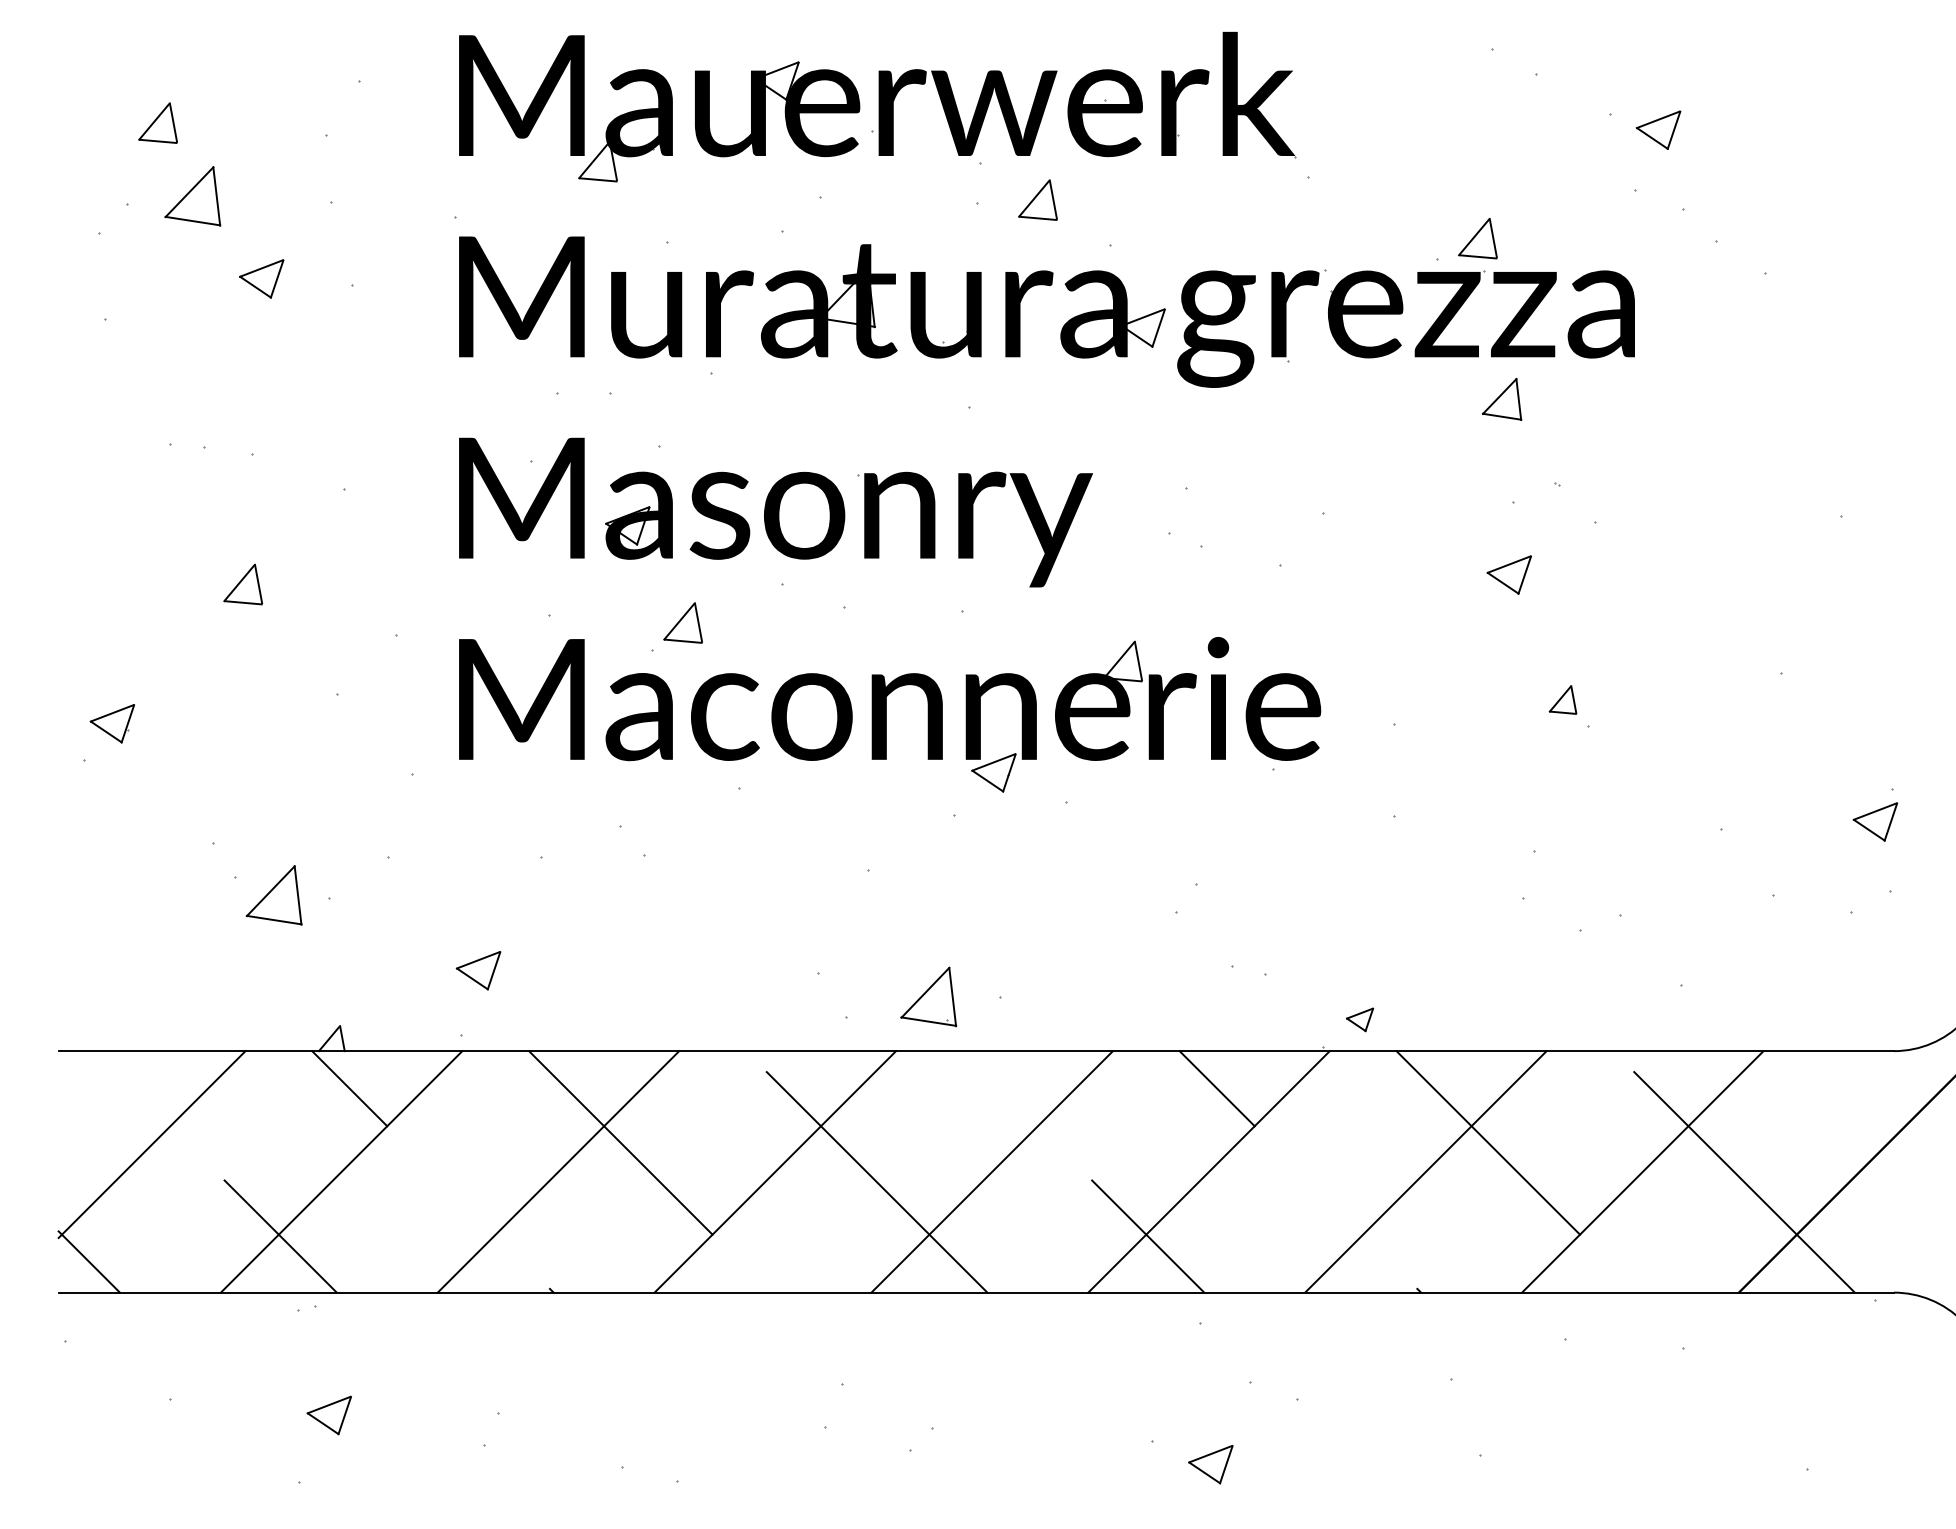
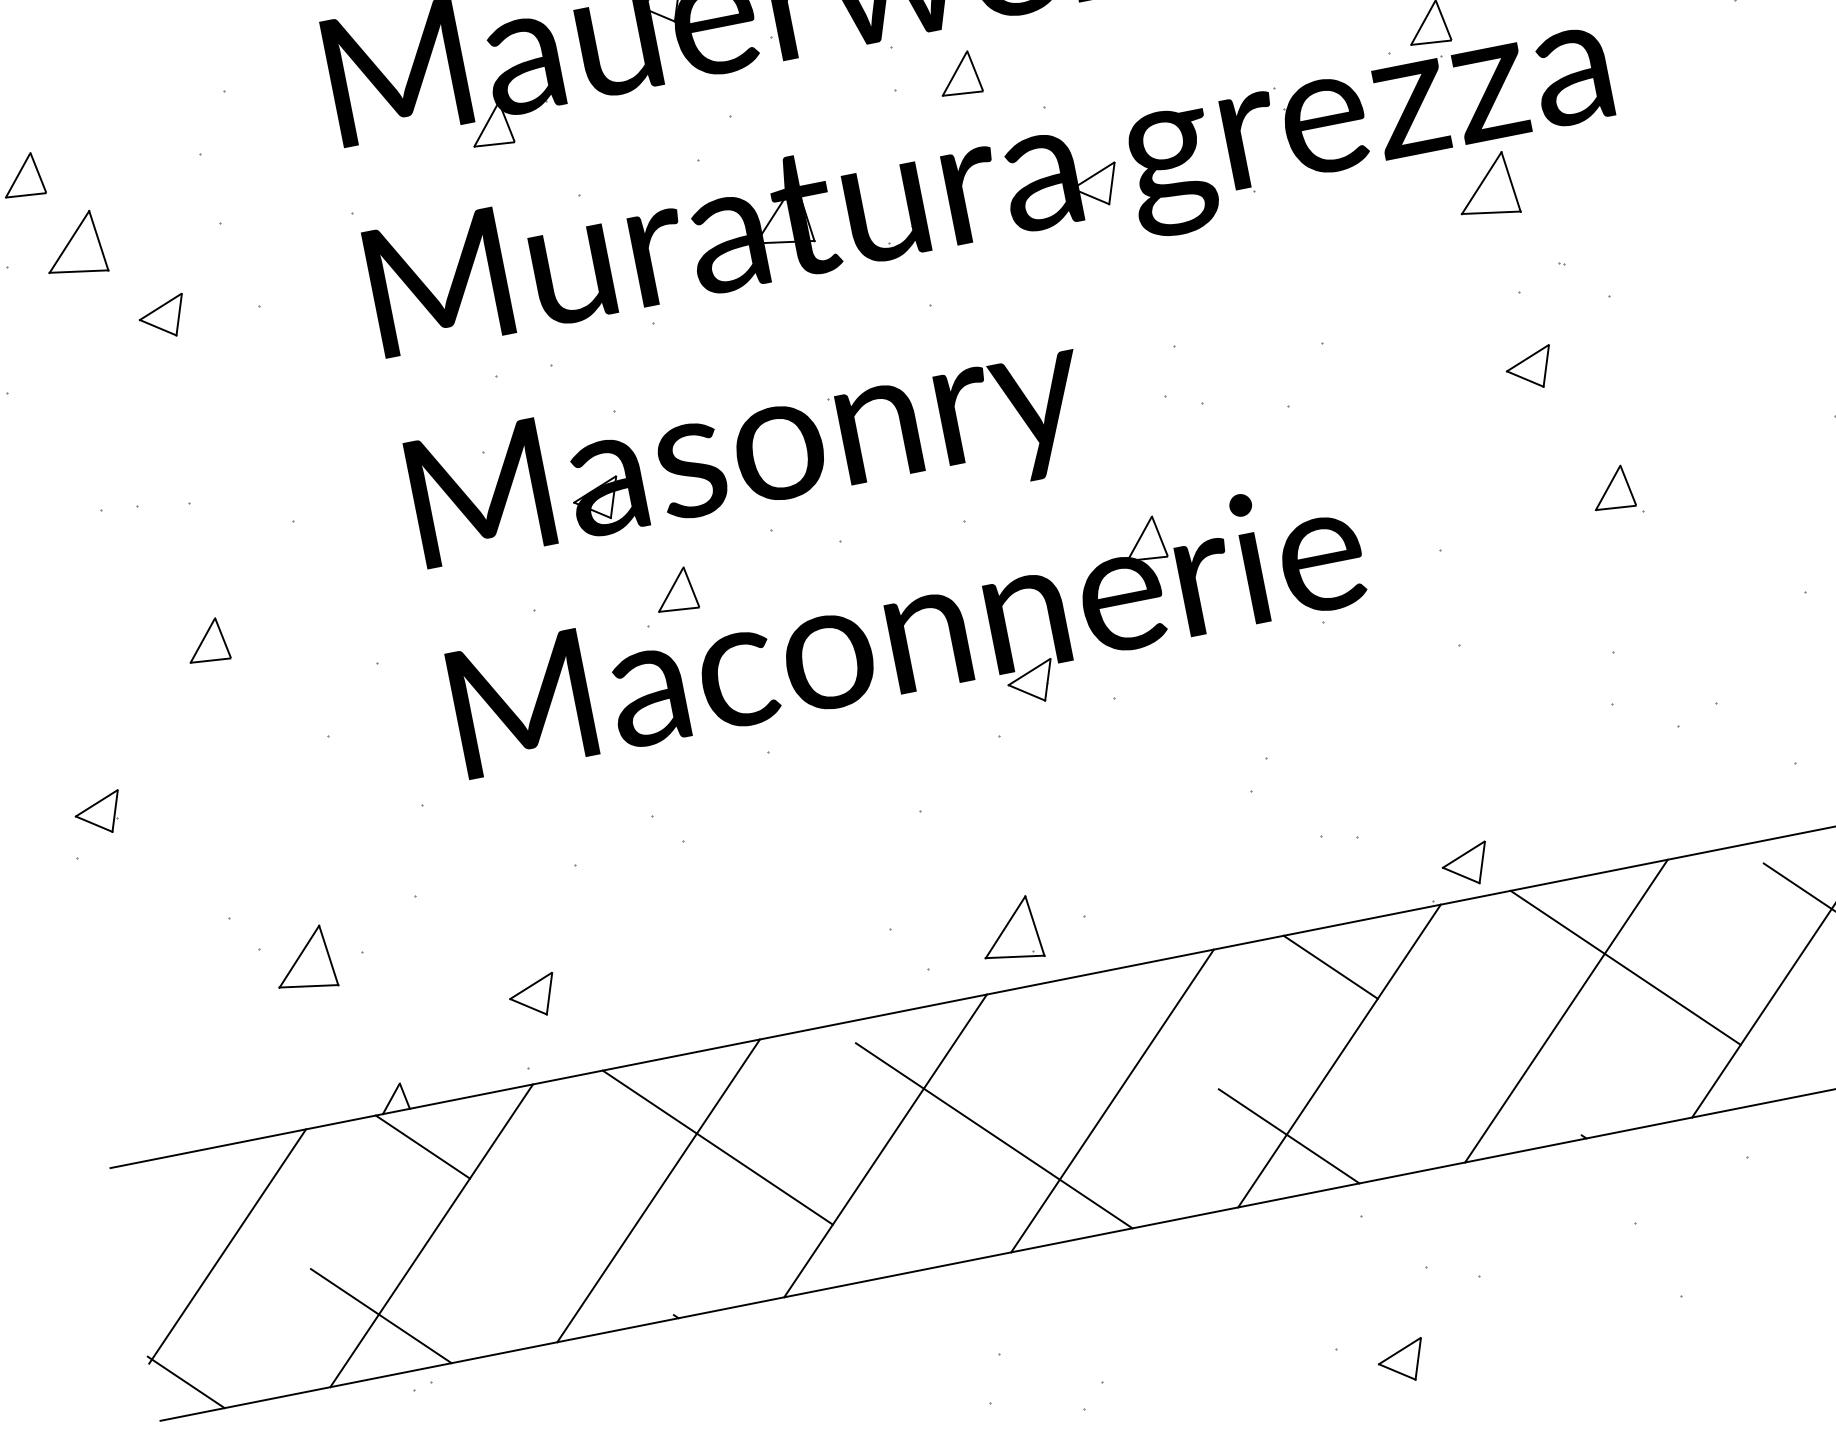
part: (1501, 399) -> (1485, 187), size x1.43
part: (1562, 699) -> (1611, 488), size x1.43
part: (1359, 1019) -> (1465, 865), size x1.67

